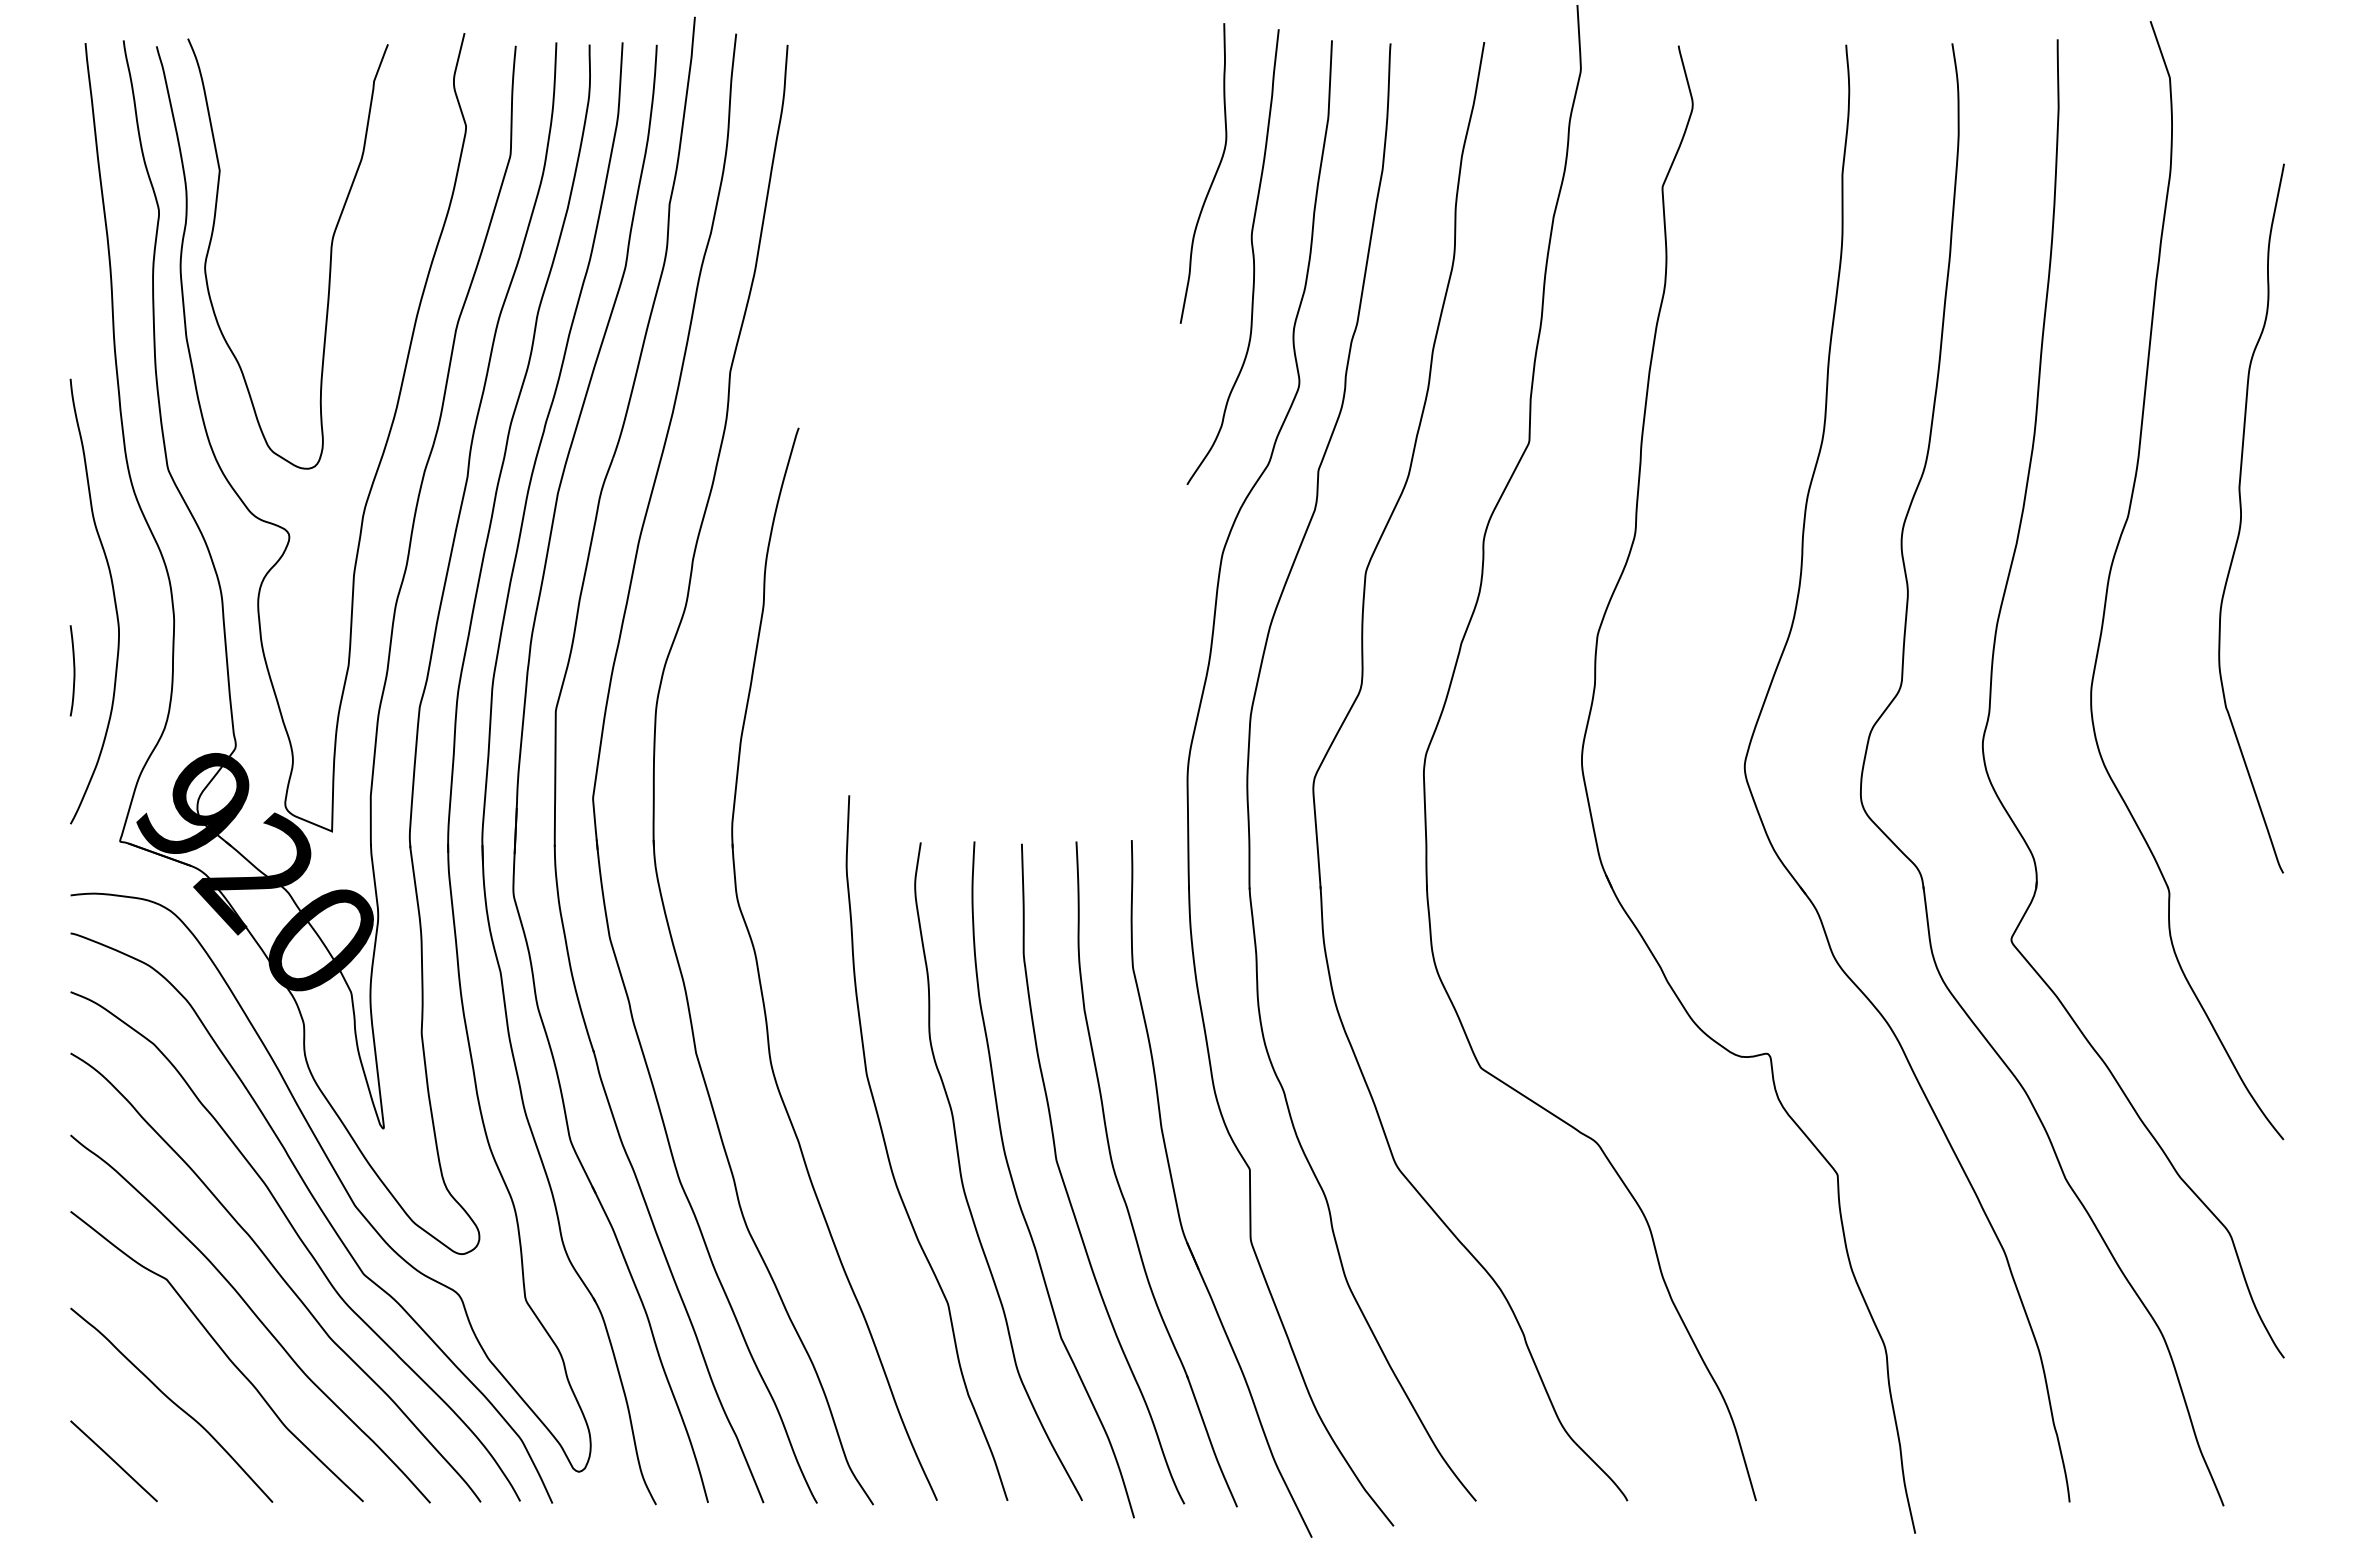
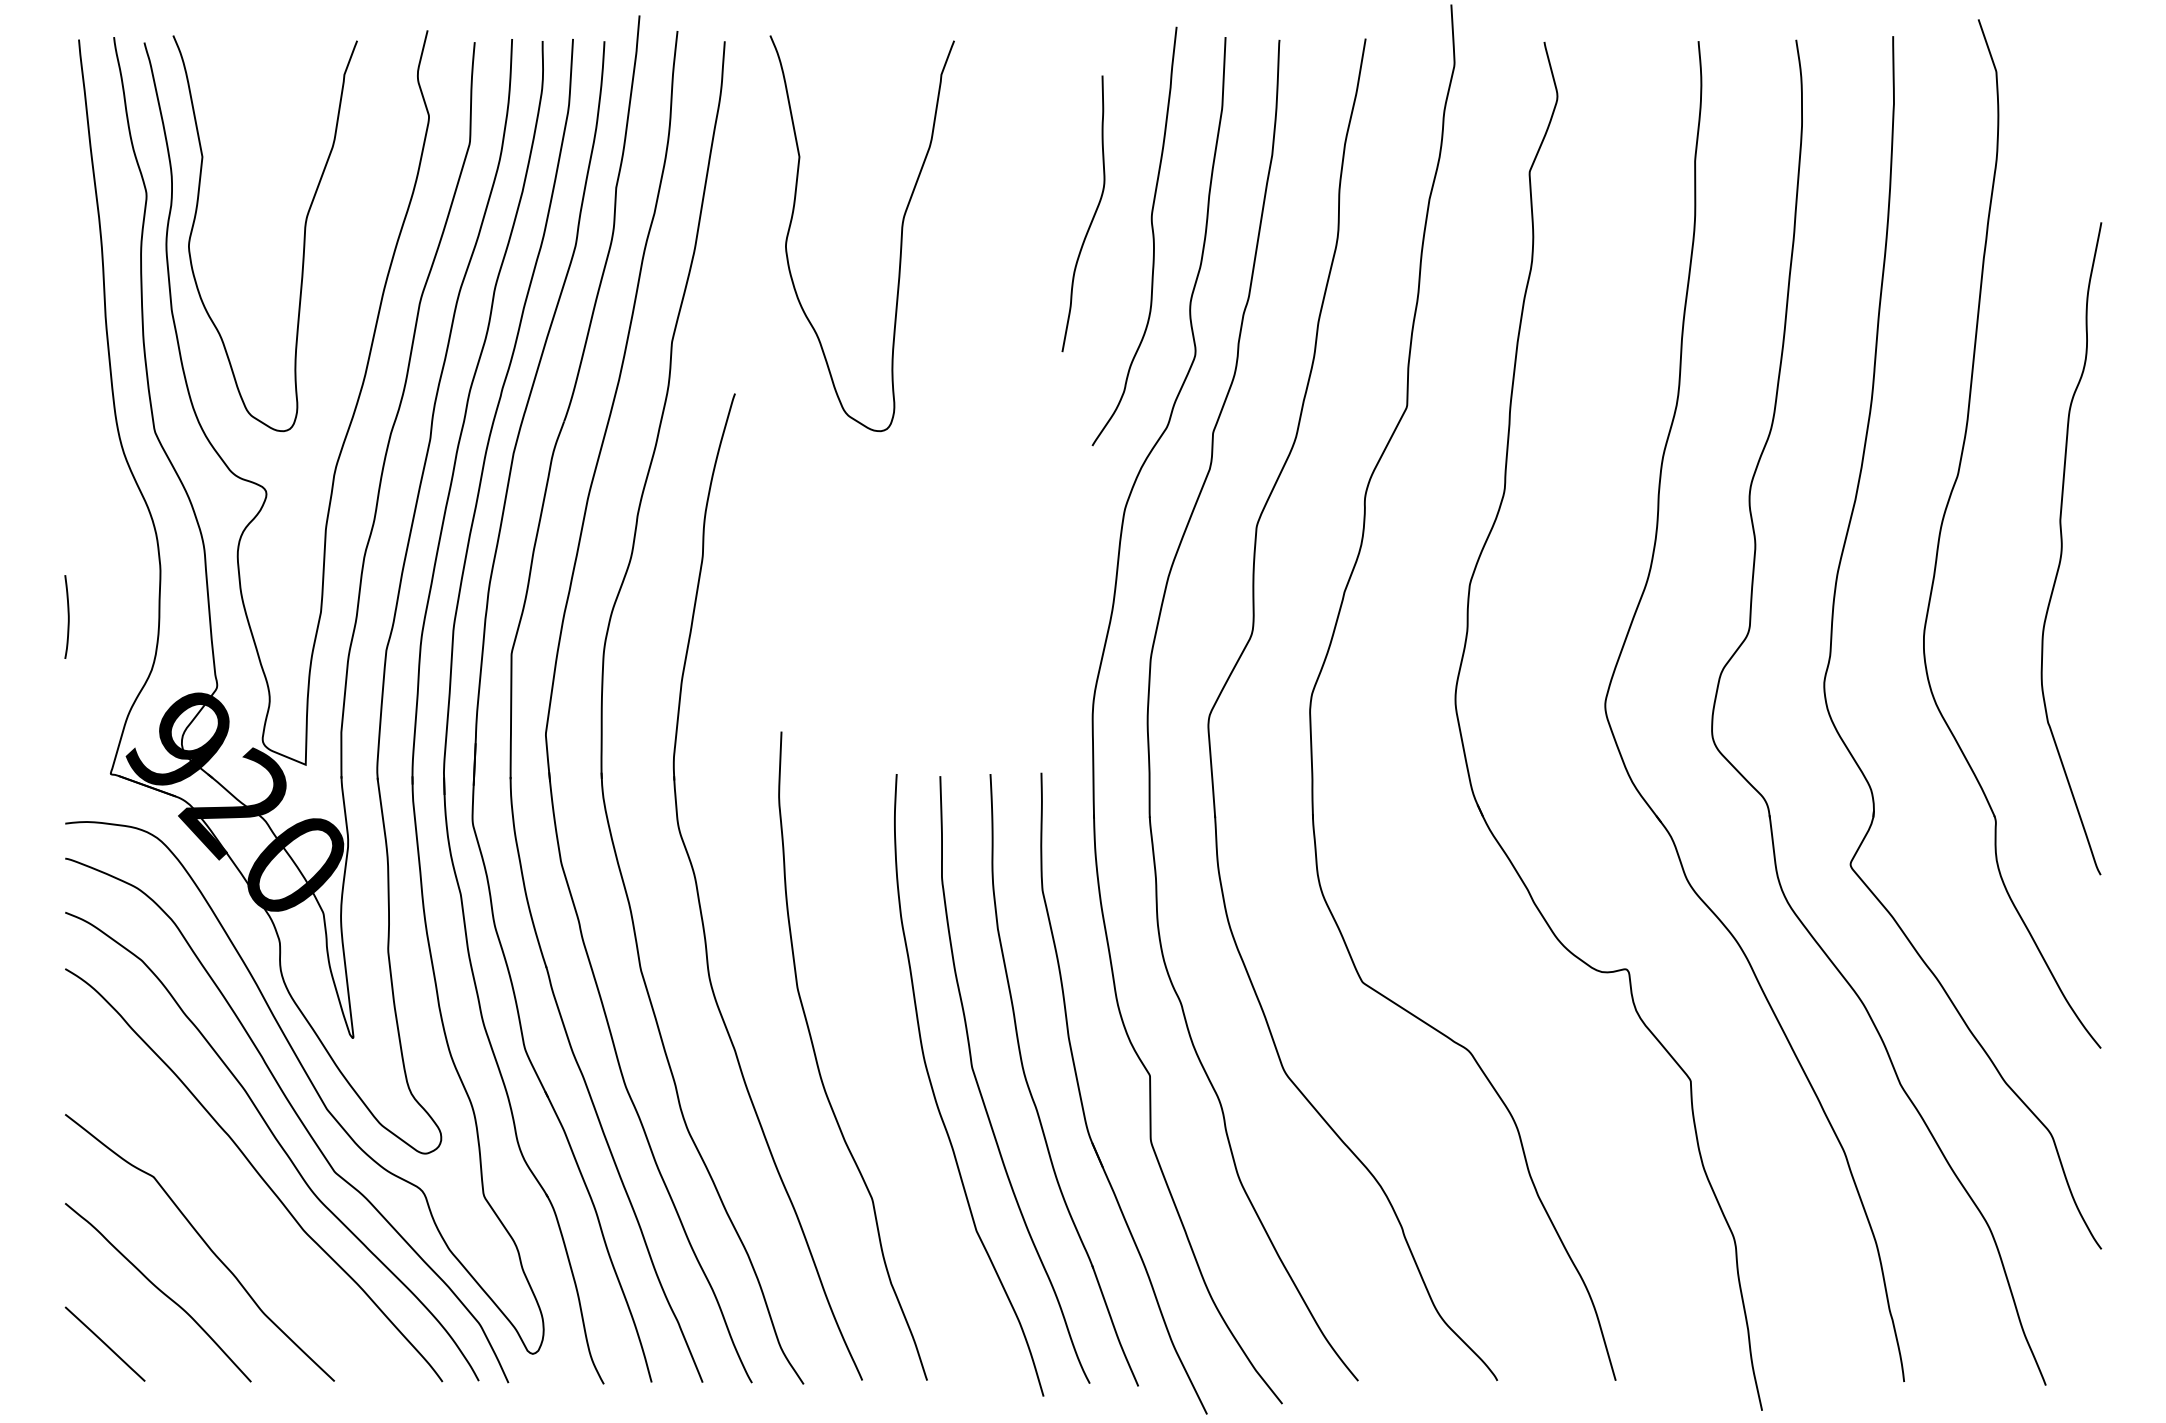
curve: (1213, 176) -> (1092, 216), moved
curve: (978, 261) -> (900, 240), added
curve: (2241, 518) -> (2062, 548), moved
curve: (113, 598) -> (104, 550), removed
curve: (962, 1177) -> (885, 1083), removed
curve: (253, 1314) -> (233, 1209), removed

